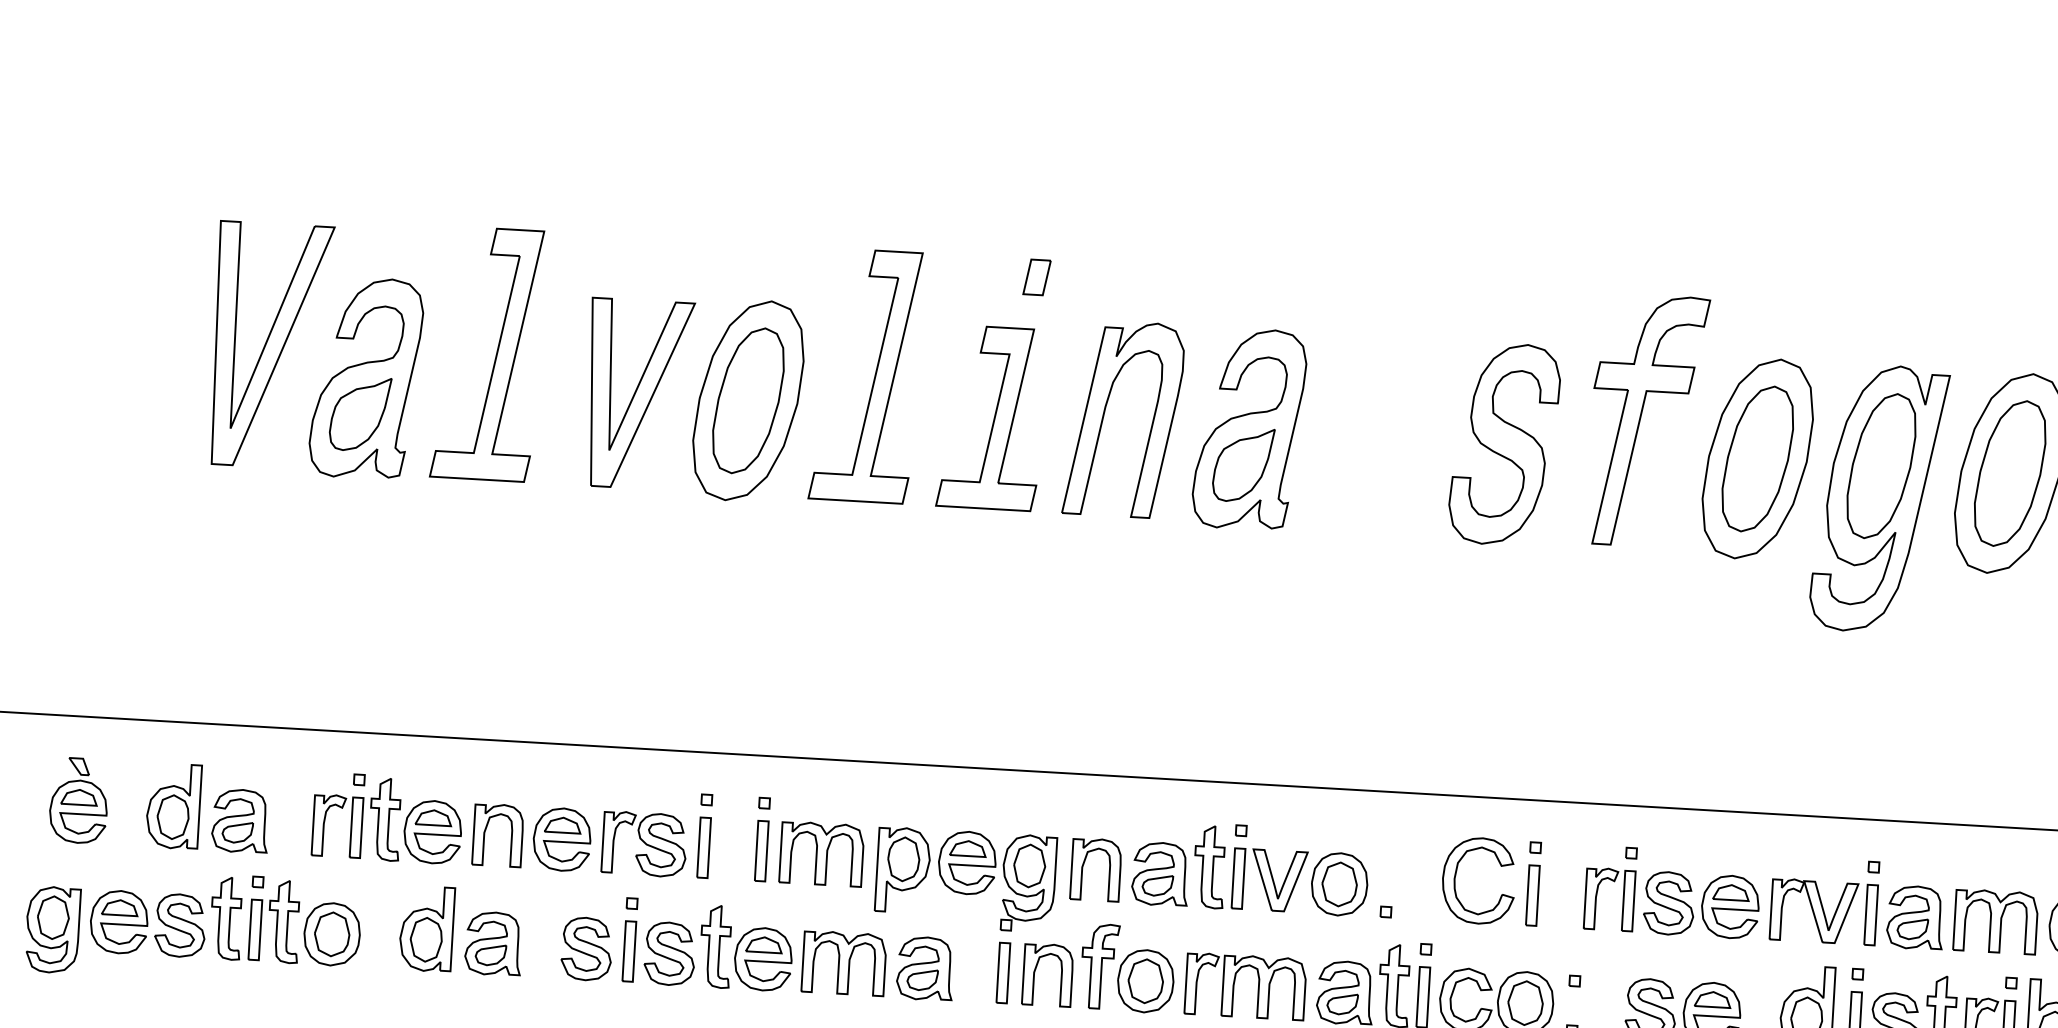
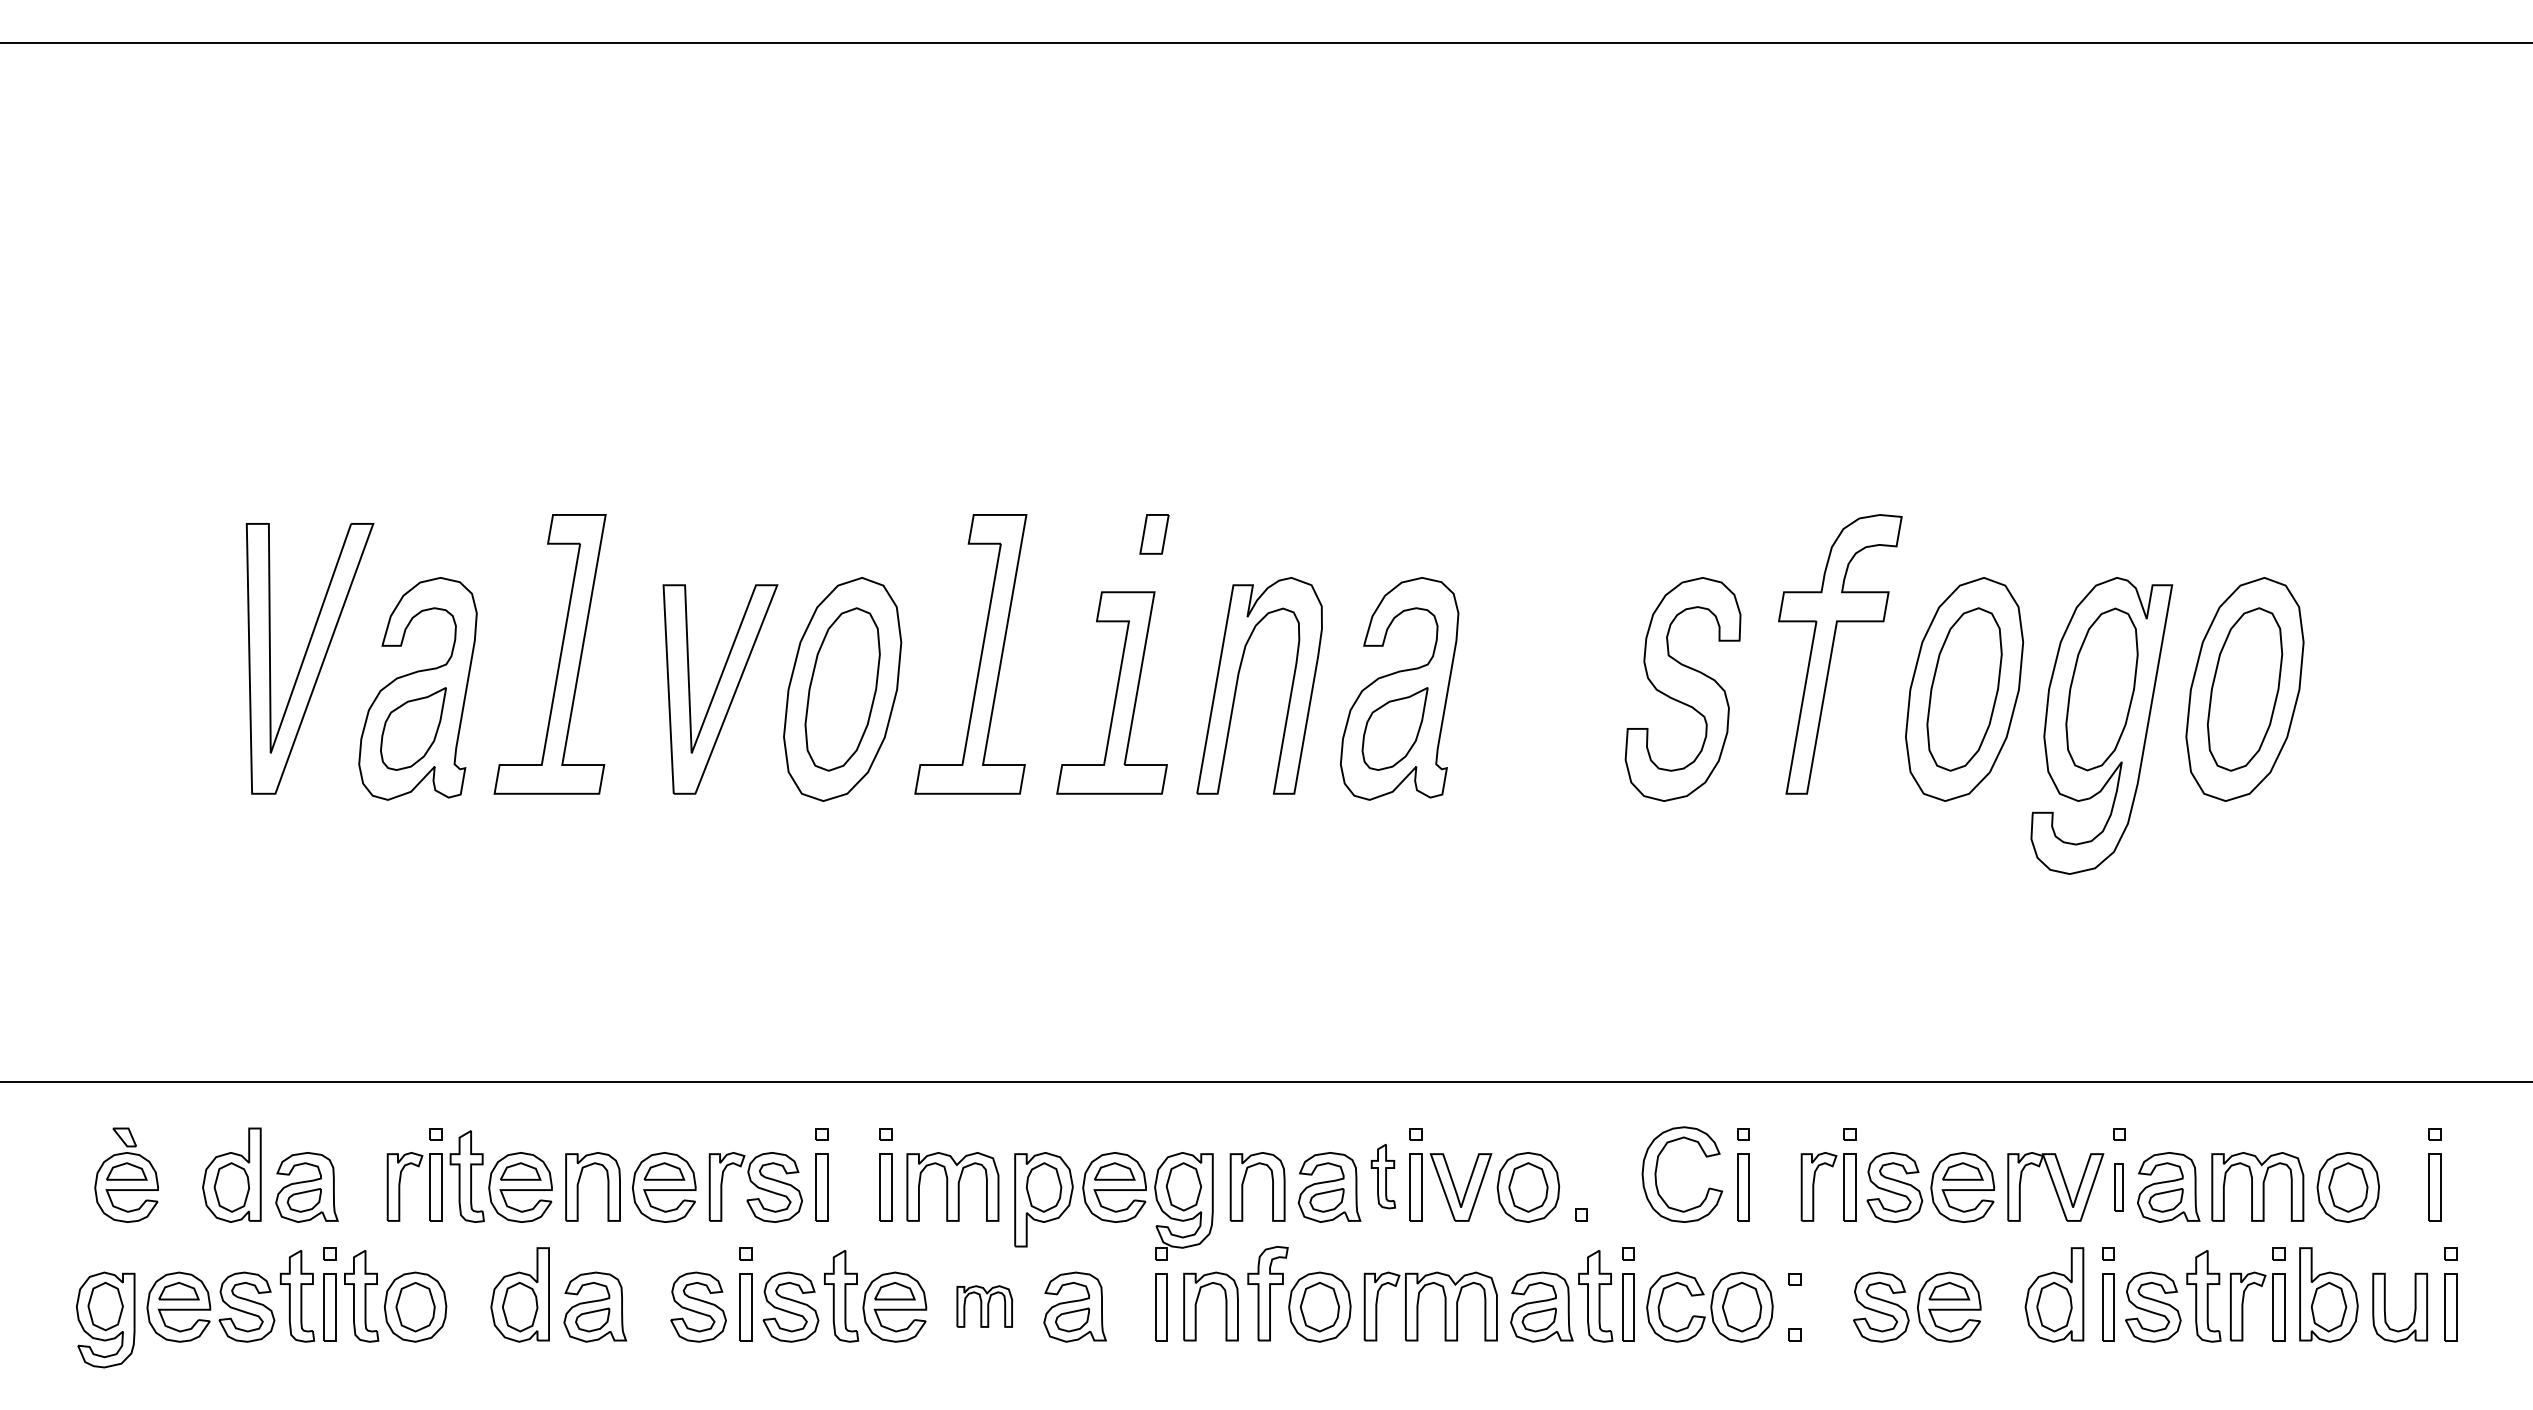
part: (1209, 867) -> (1383, 1176), size x0.7
part: (1871, 915) -> (2119, 1187), size x0.7
part: (844, 963) -> (984, 1306), size x0.6

